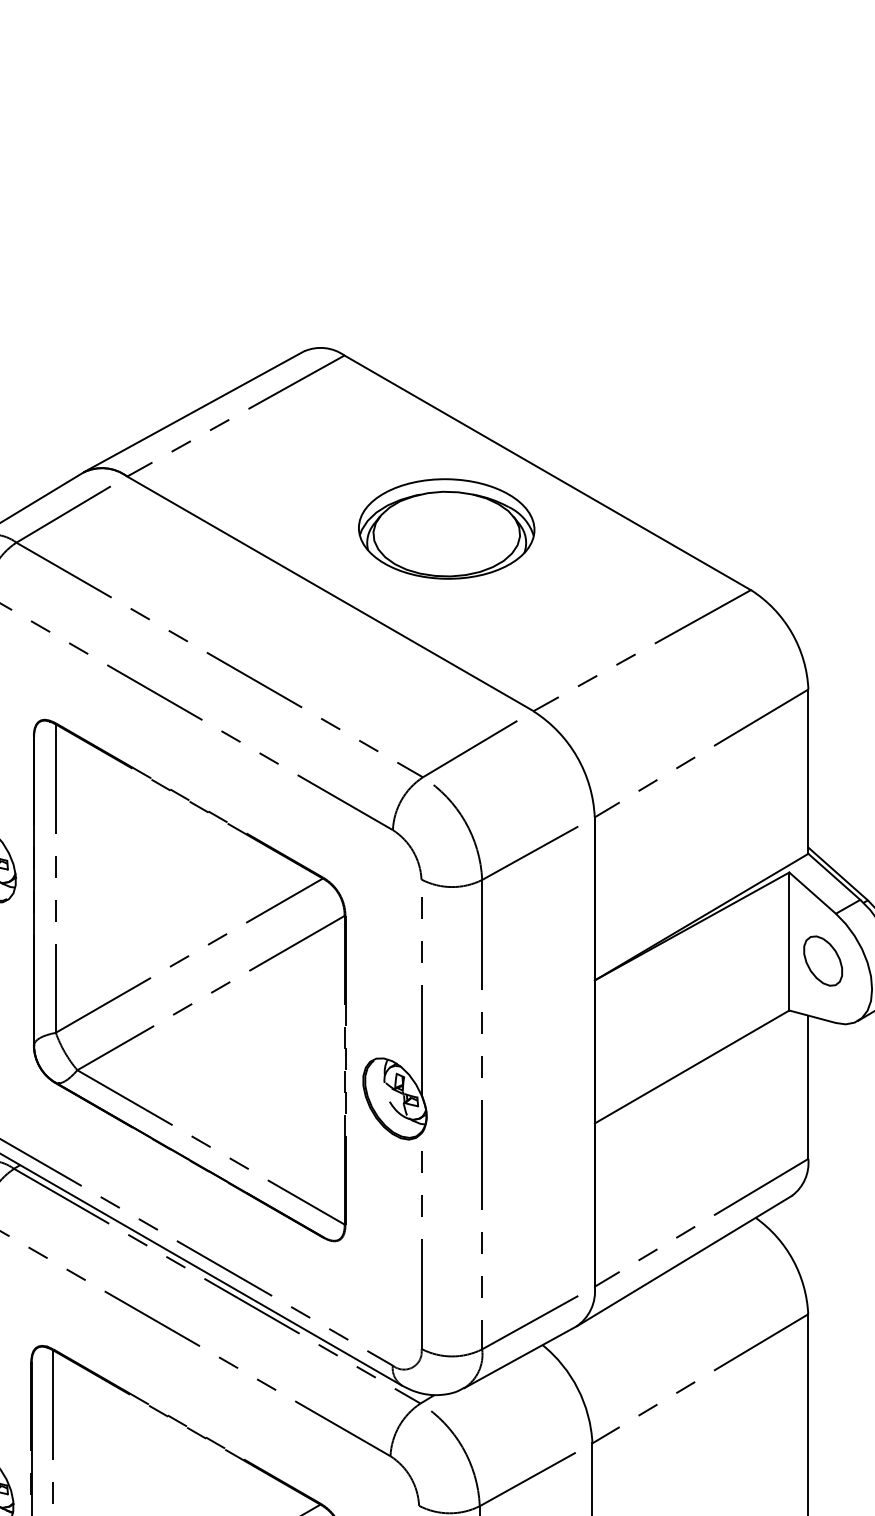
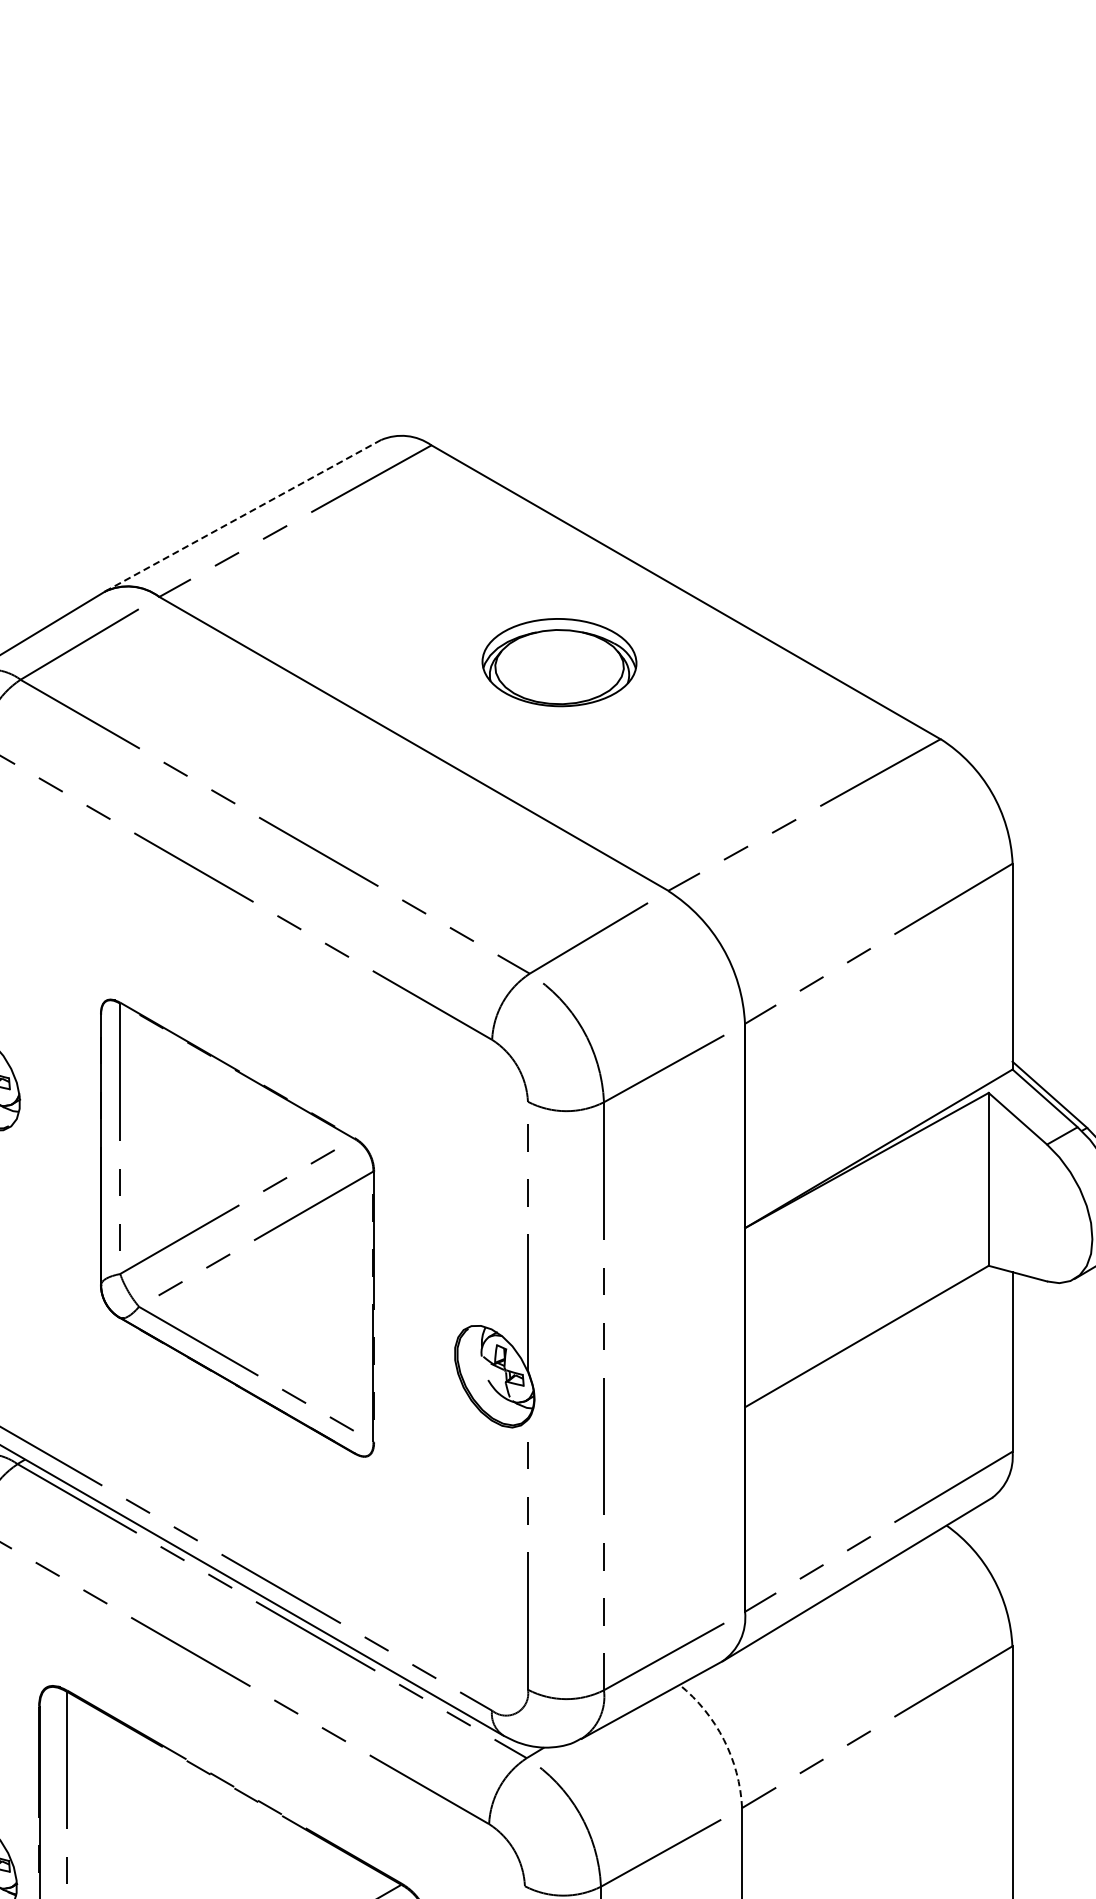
line: (194, 411) -> (243, 515), solid -> dashed
part: (446, 528) -> (559, 662), size x0.7
part: (822, 960) -> (1030, 1203), removed
part: (189, 979) -> (237, 1227), size x0.7
arc: (577, 1388) -> (723, 1739), solid -> dashed

